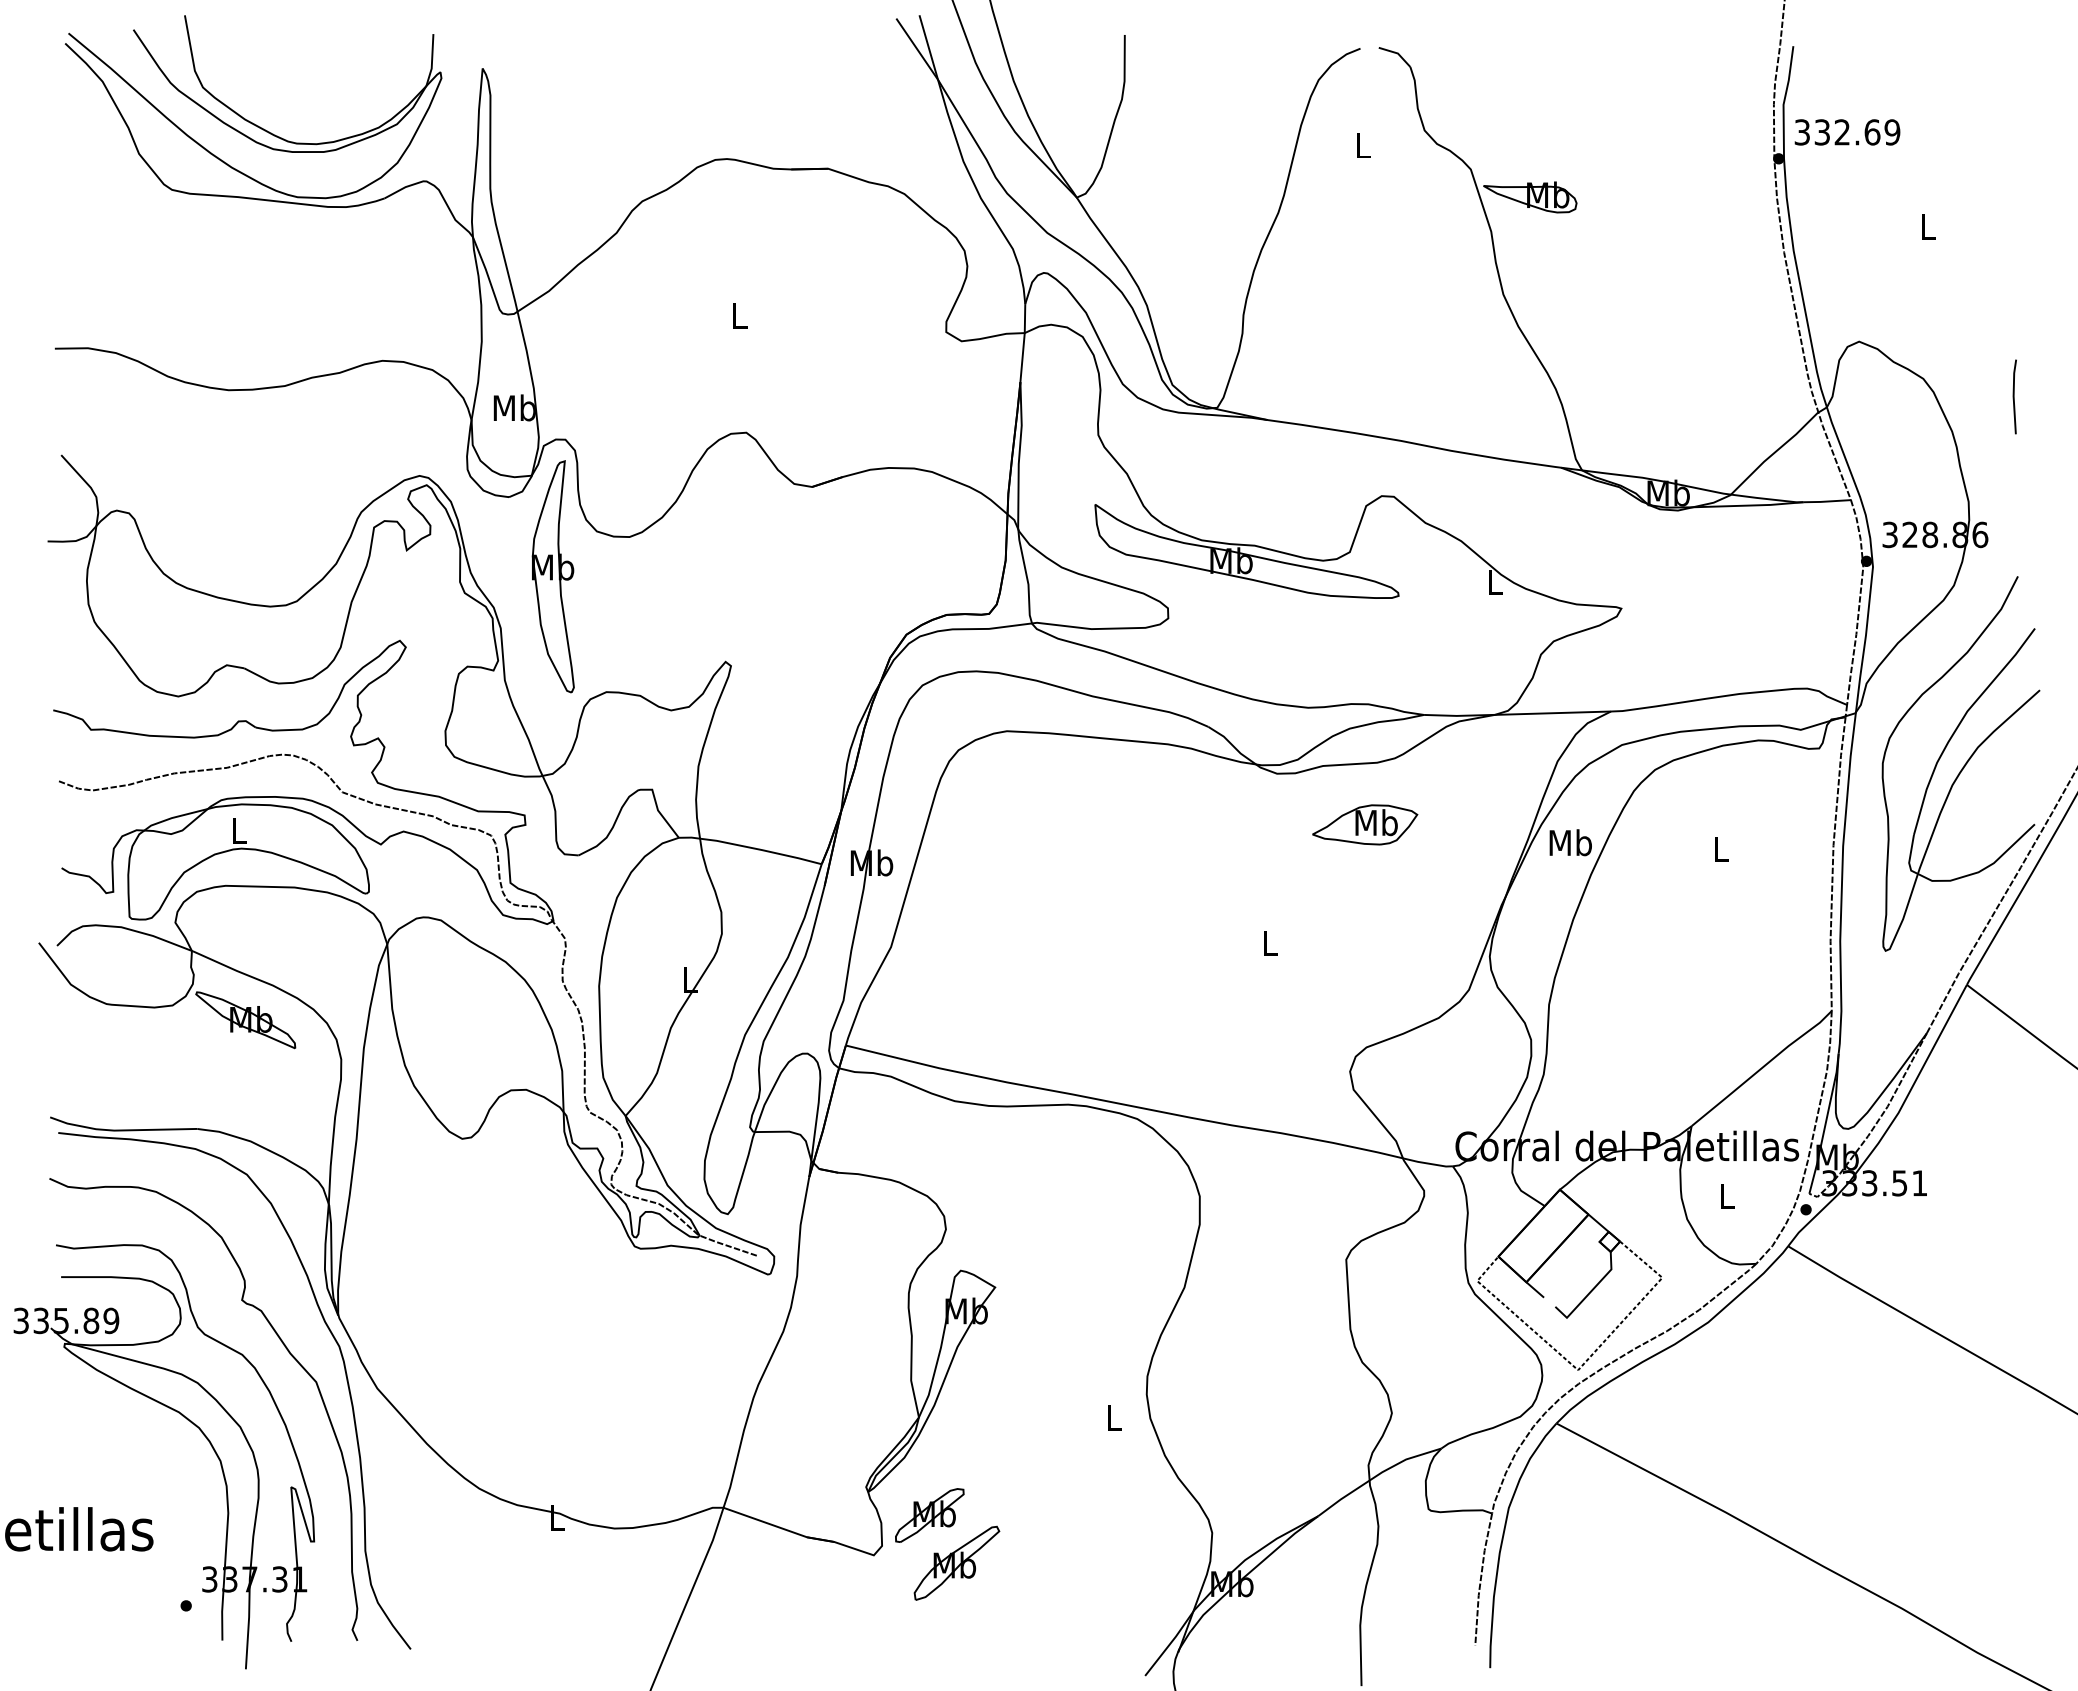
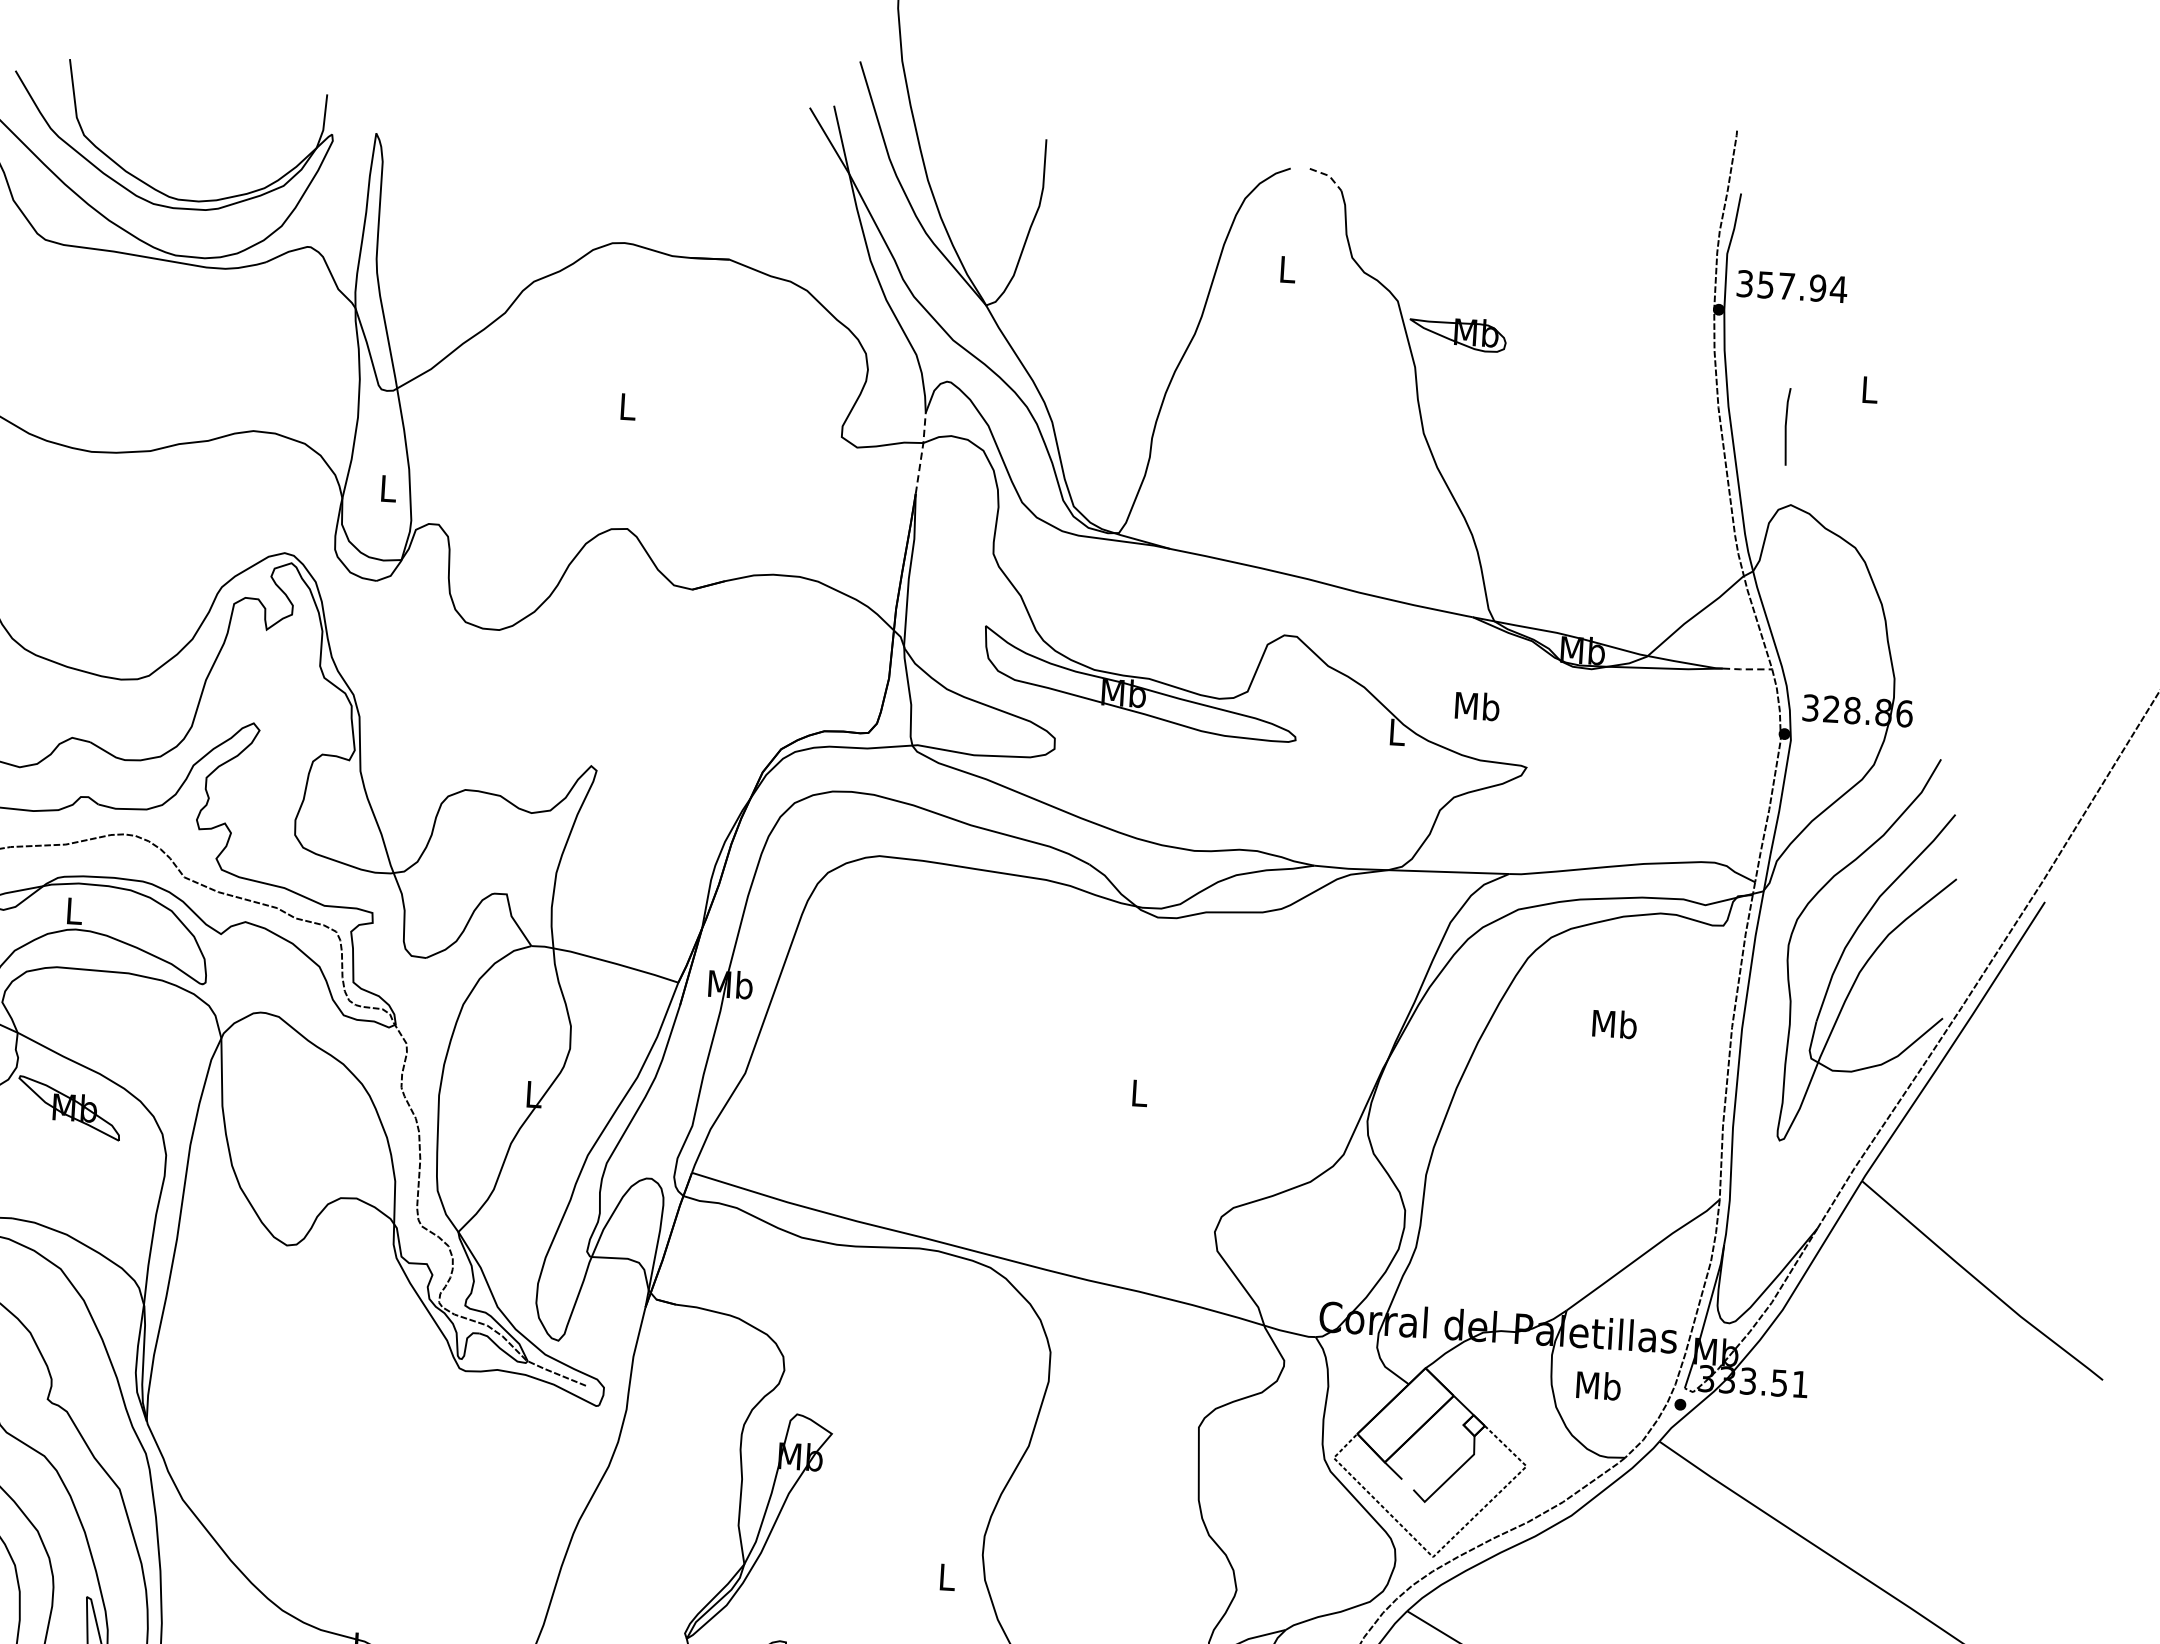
line: (1397, 53) -> (1328, 175), solid -> dashed
text: (1857, 132) -> (1802, 287), 332.69 -> 357.94
line: (1023, 342) -> (921, 452), solid -> dashed
line: (2014, 396) -> (1786, 426), moved
text: (514, 407) -> (387, 488), Mb -> L
line: (1826, 501) -> (1746, 669), solid -> dashed
part: (552, 576) -> (416, 666), removed
part: (1365, 824) -> (1246, 975), removed
text: (1570, 842) -> (1477, 706), moved
text: (1720, 848) -> (1614, 1023), L -> Mb
text: (1726, 1195) -> (1598, 1384), L -> Mb

